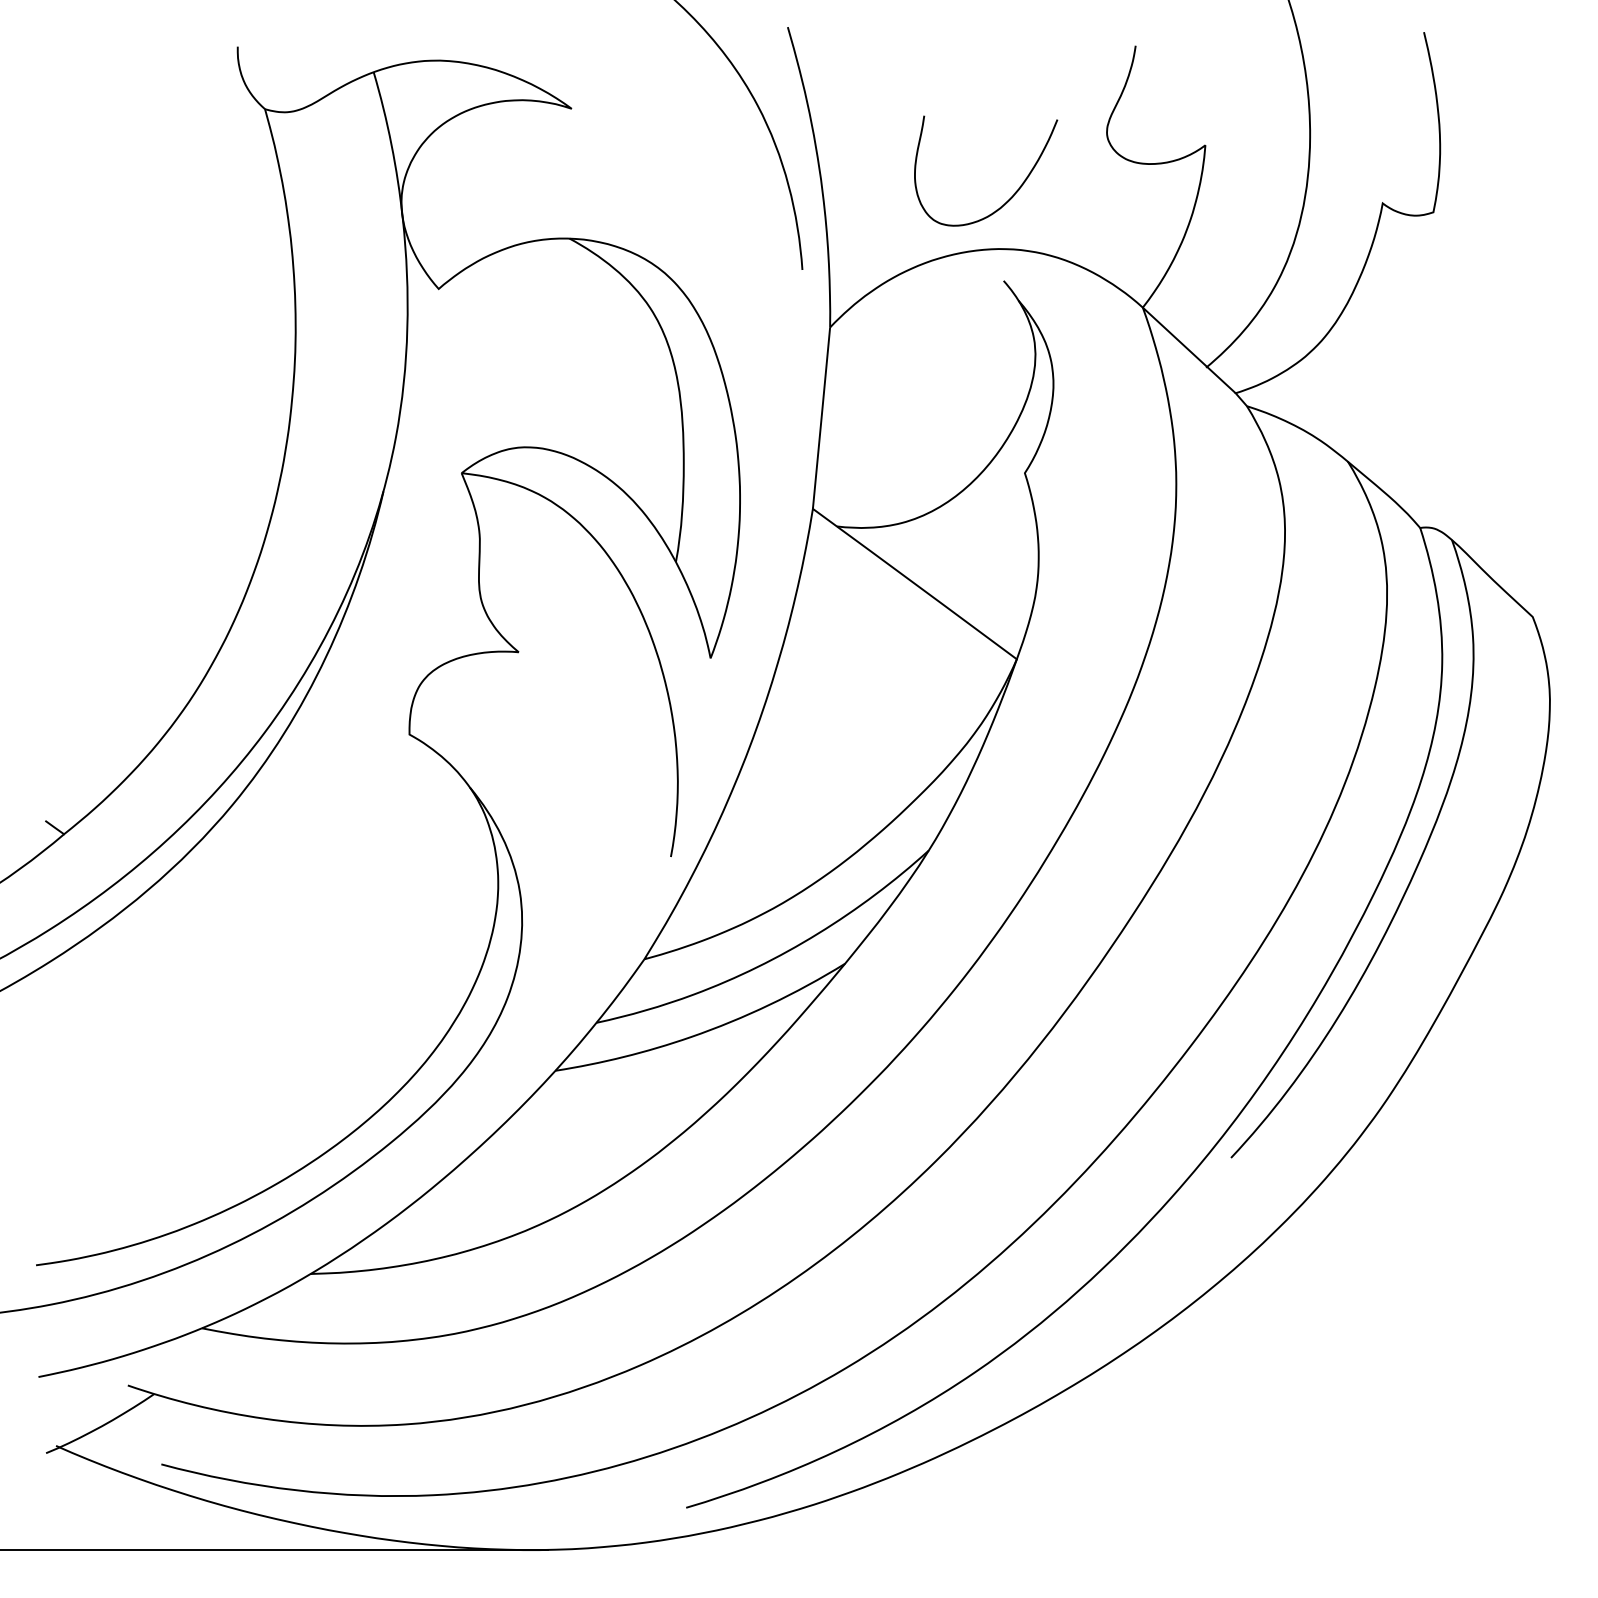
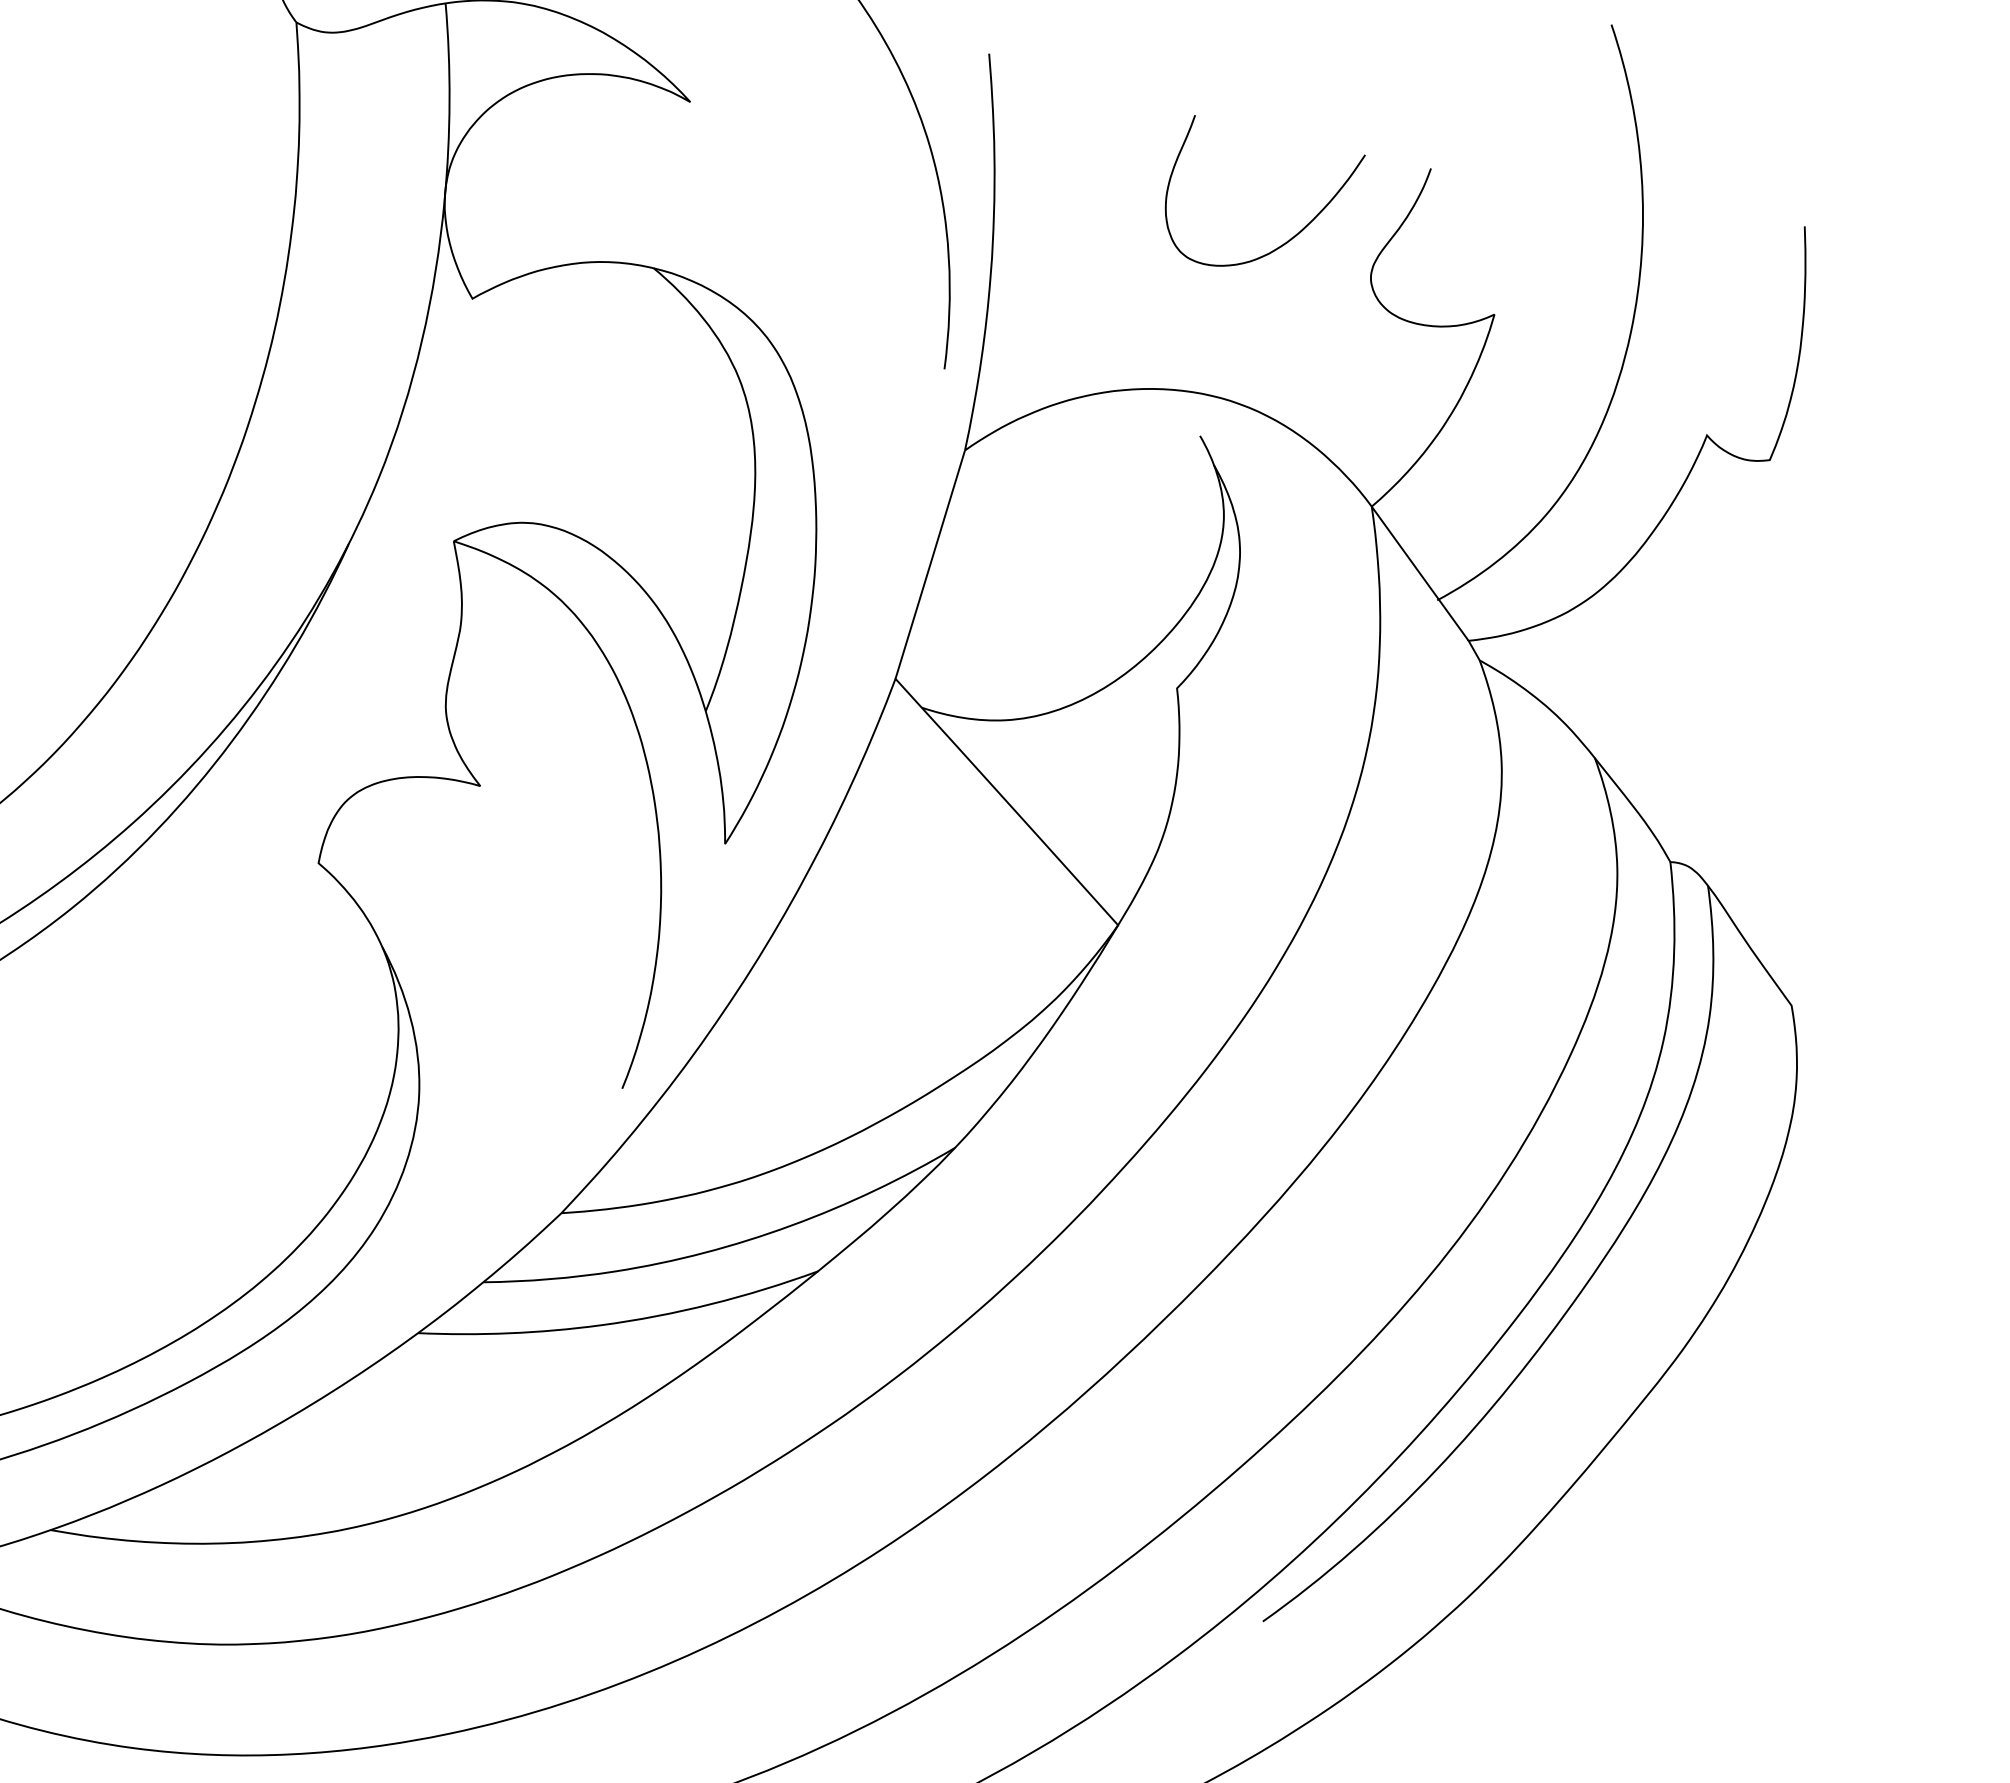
curve: (1014, 192) -> (1291, 237), moved

